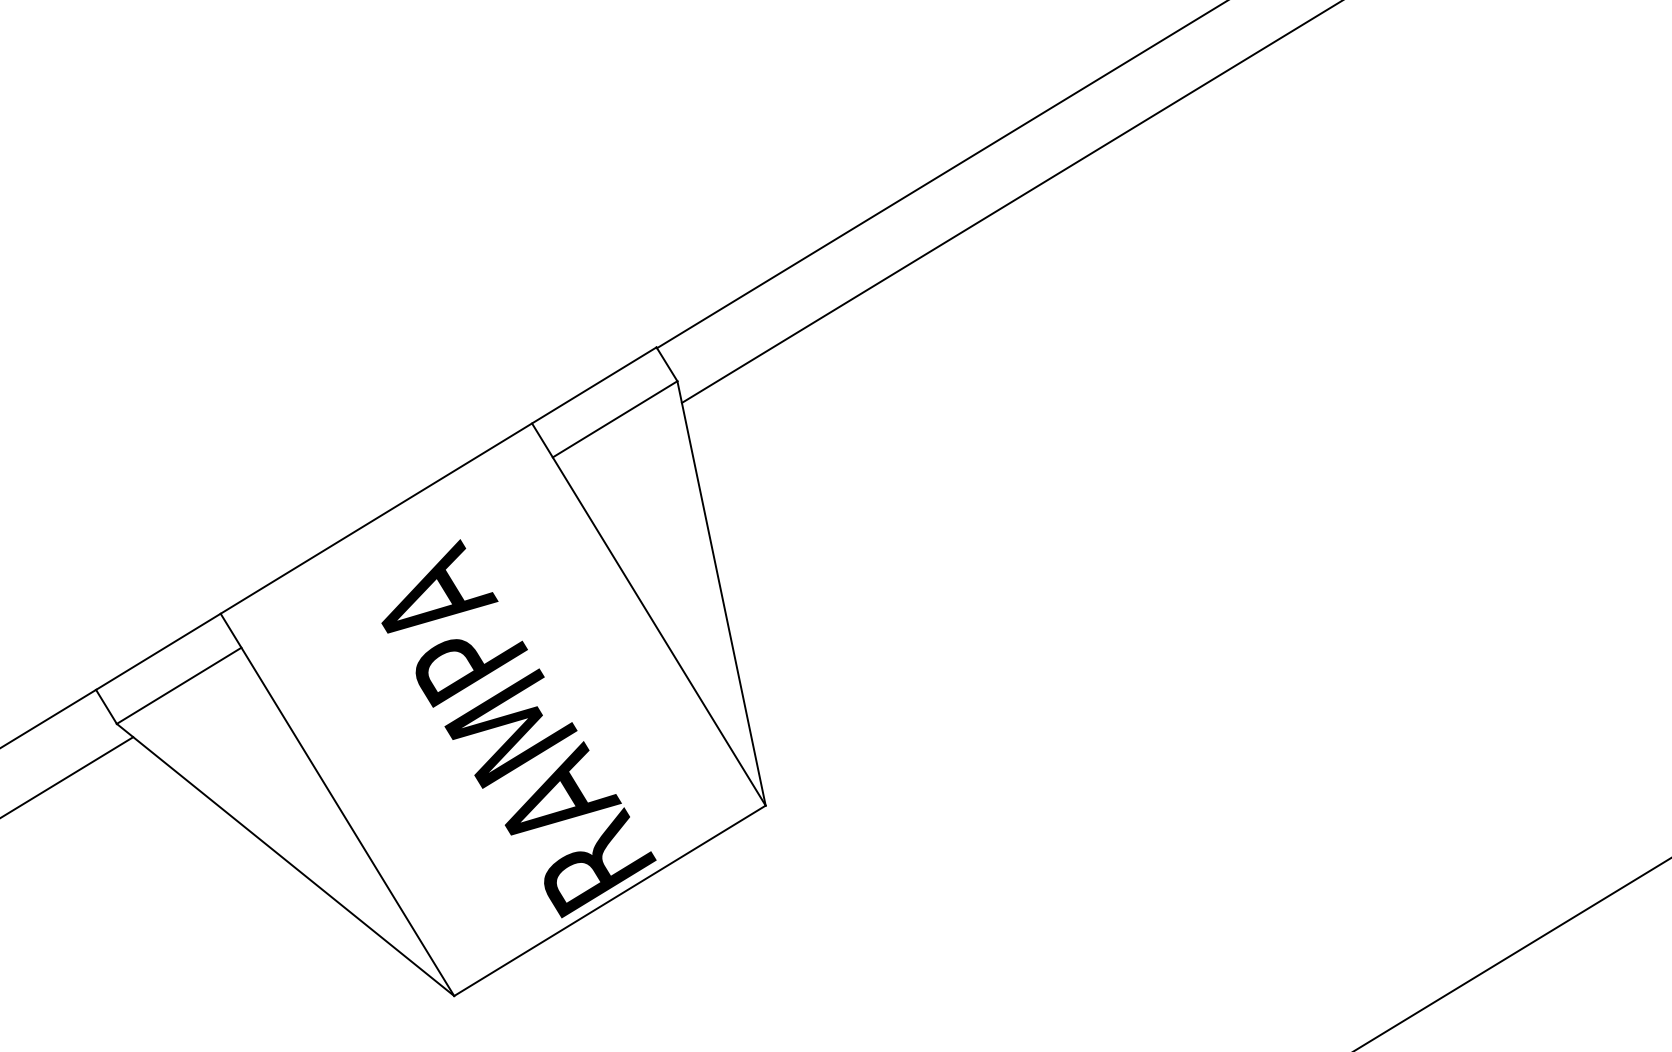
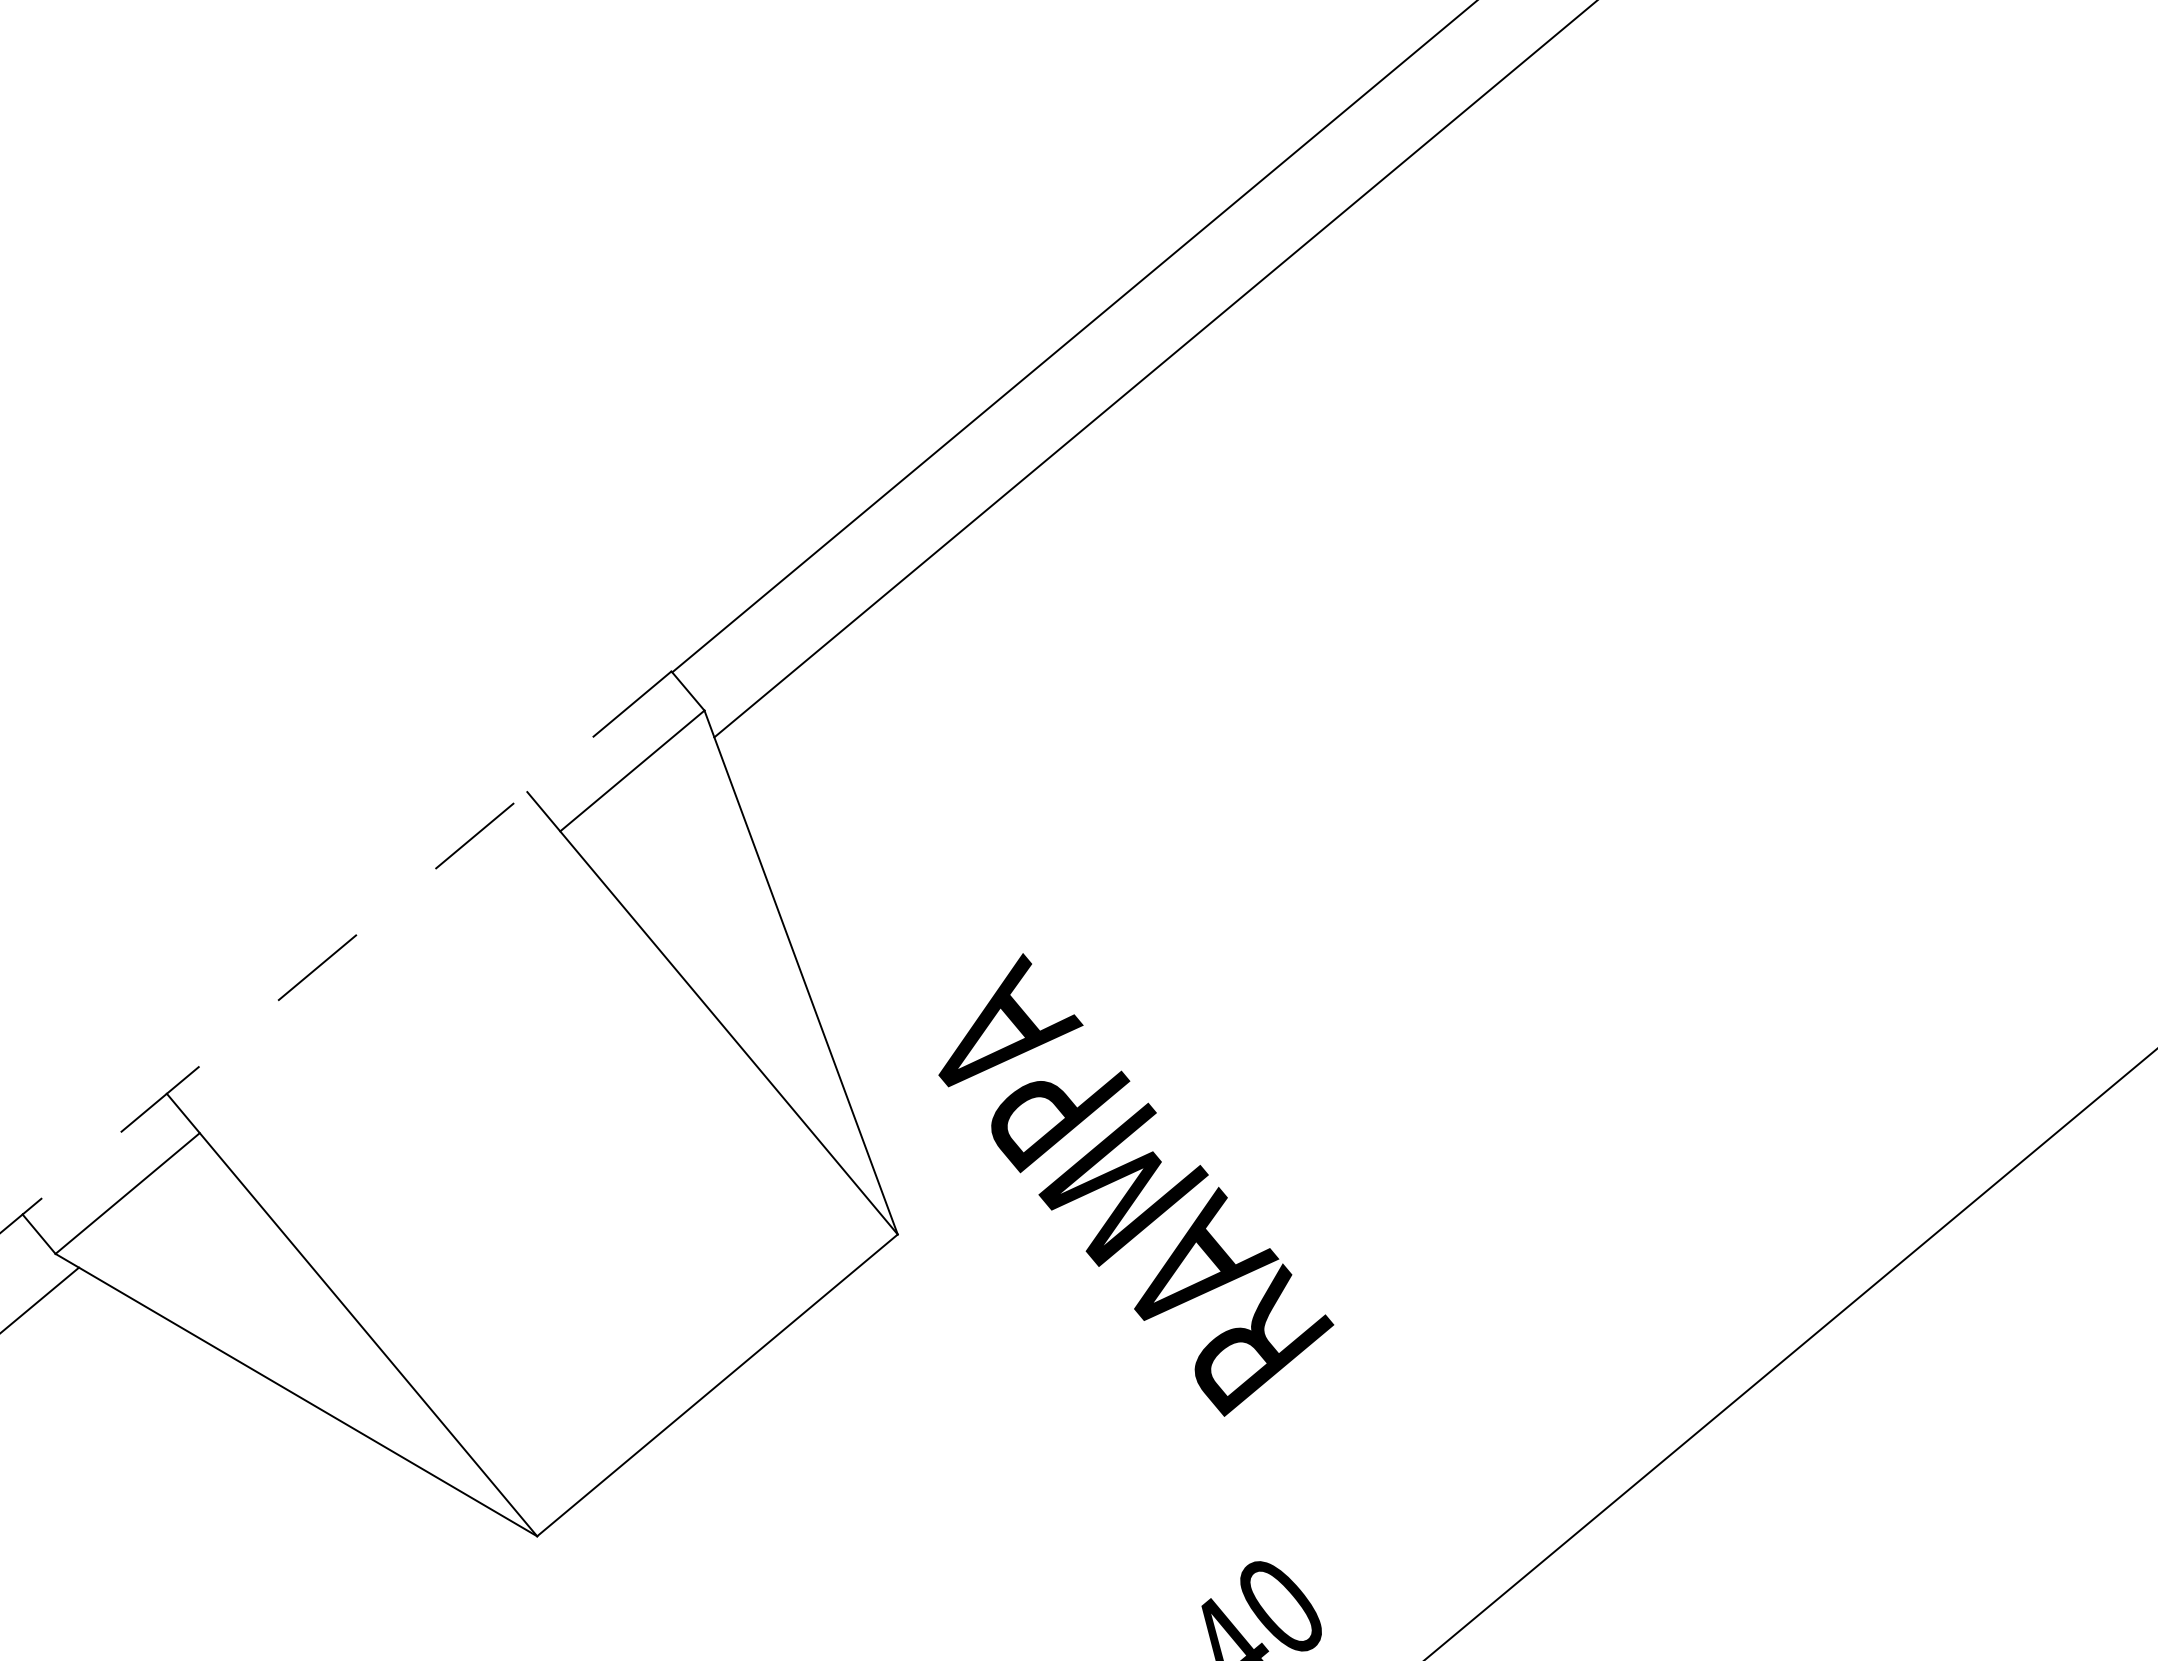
line: (375, 518) -> (346, 943), solid -> dashed
text: (520, 729) -> (1136, 1184), moved

